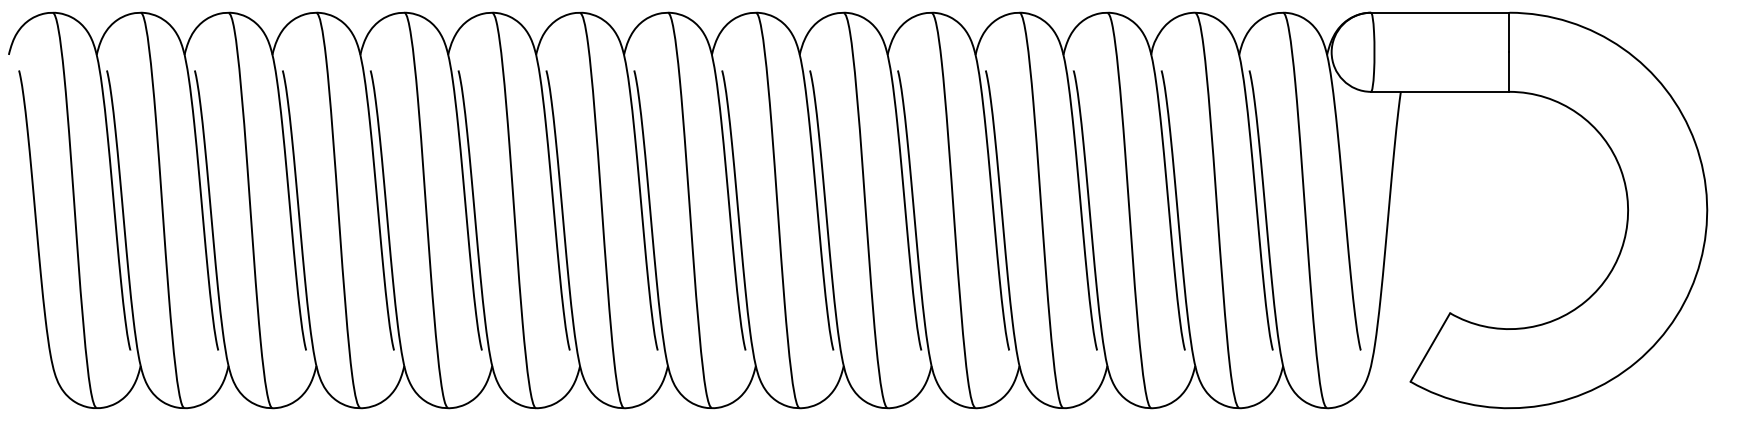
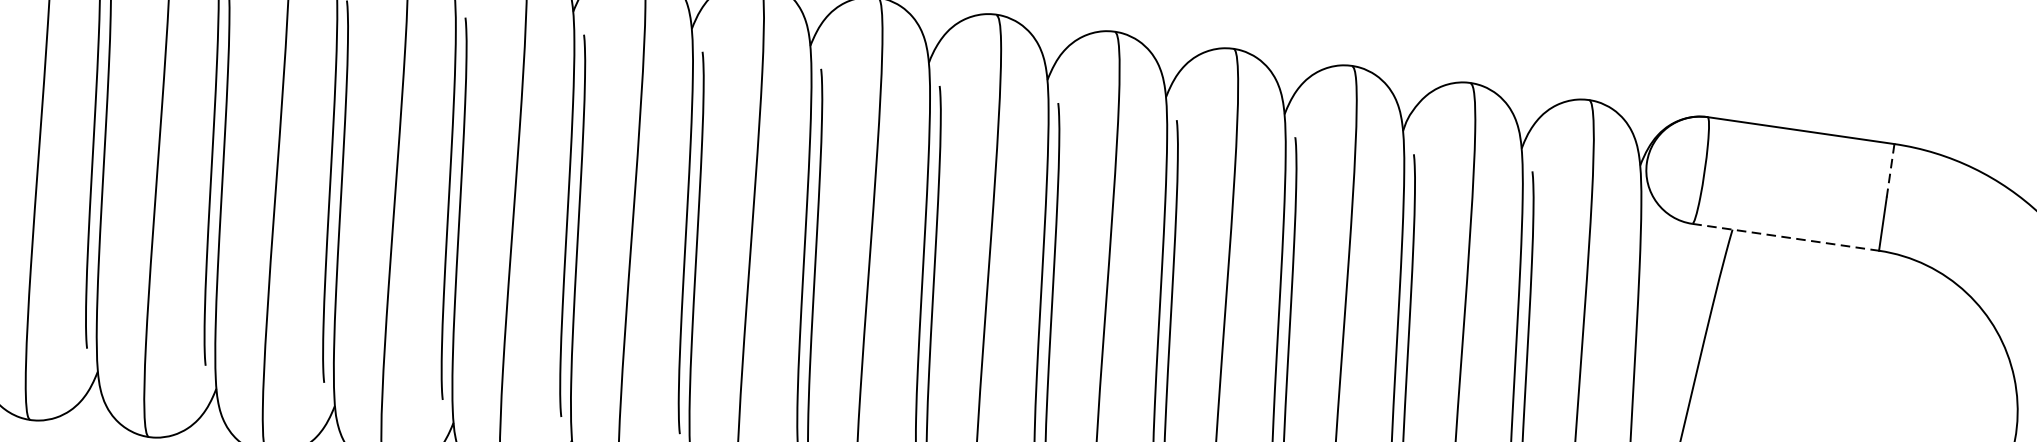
line: (1509, 32) -> (1890, 170), solid -> dashed
line: (1440, 91) -> (1786, 236), solid -> dashed

